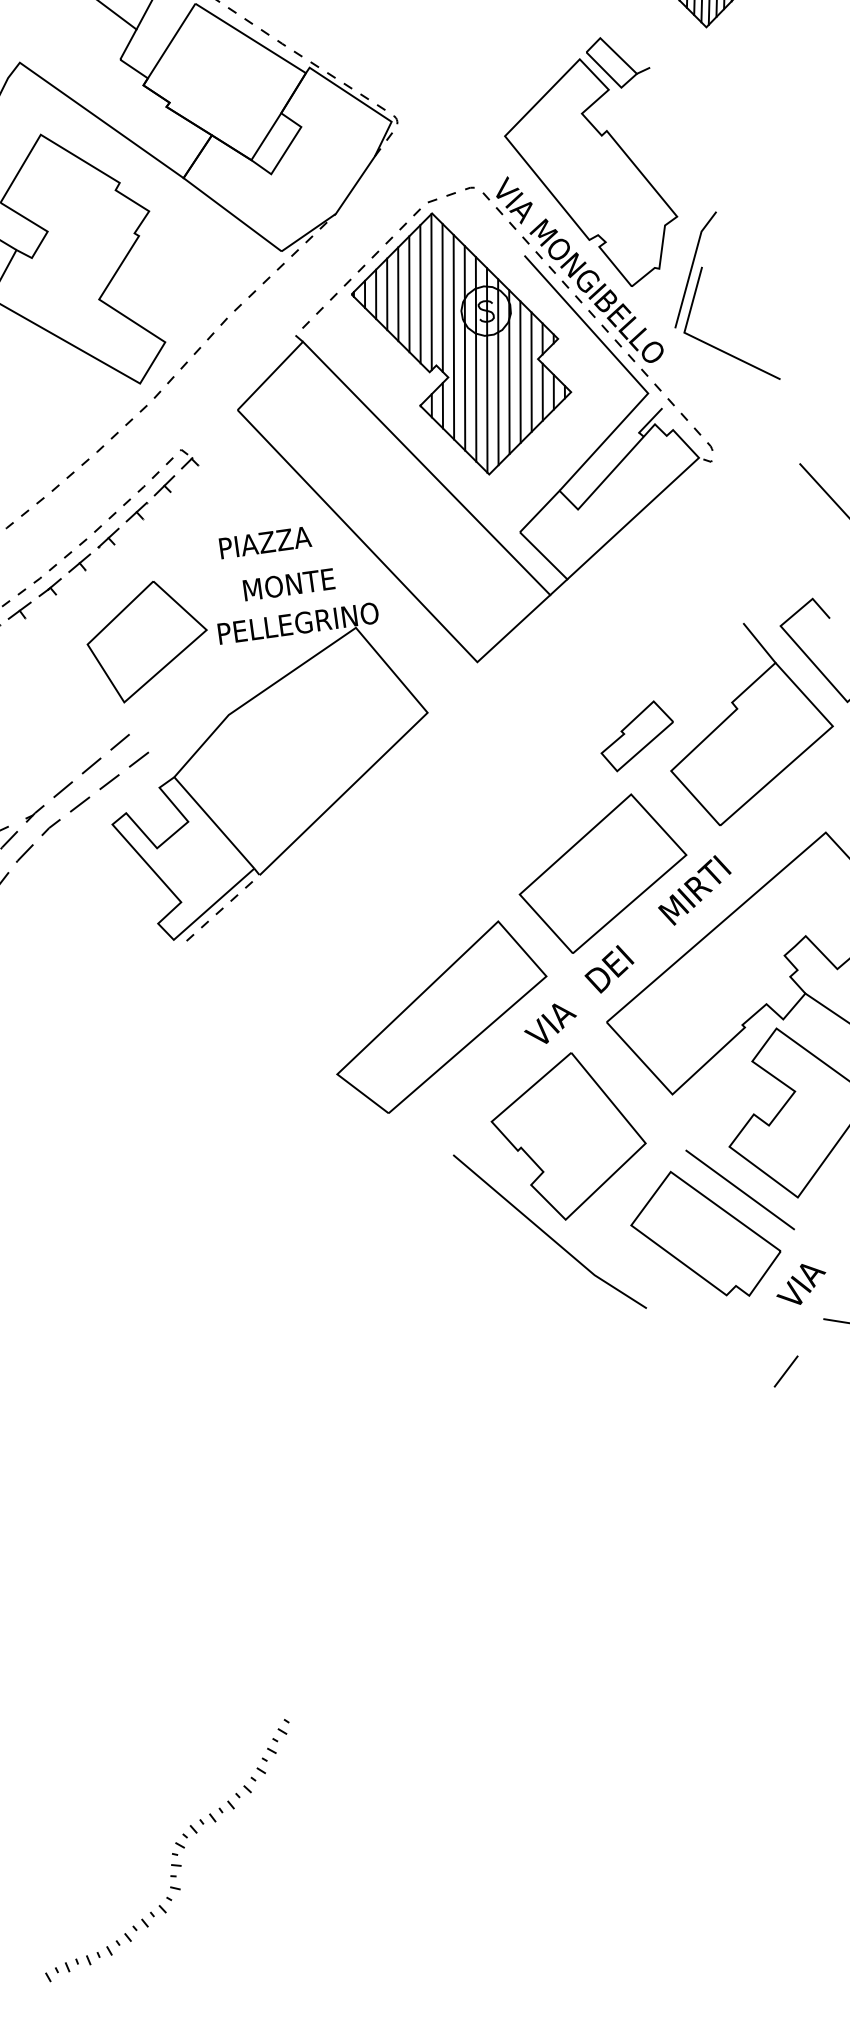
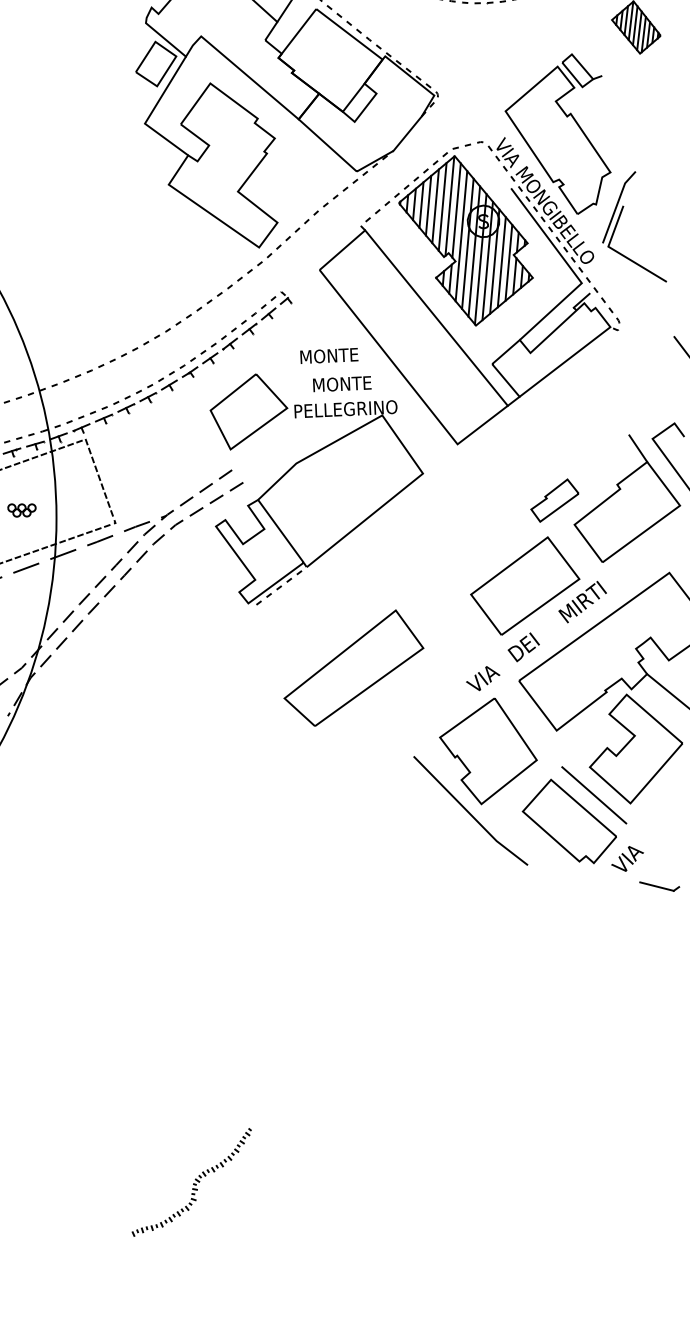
text: (266, 541) -> (330, 355), PIAZZA -> MONTE
part: (440, 1016) -> (353, 667), moved
line: (785, 1371) -> (612, 913), removed
part: (167, 1850) -> (191, 1182), size x0.7

